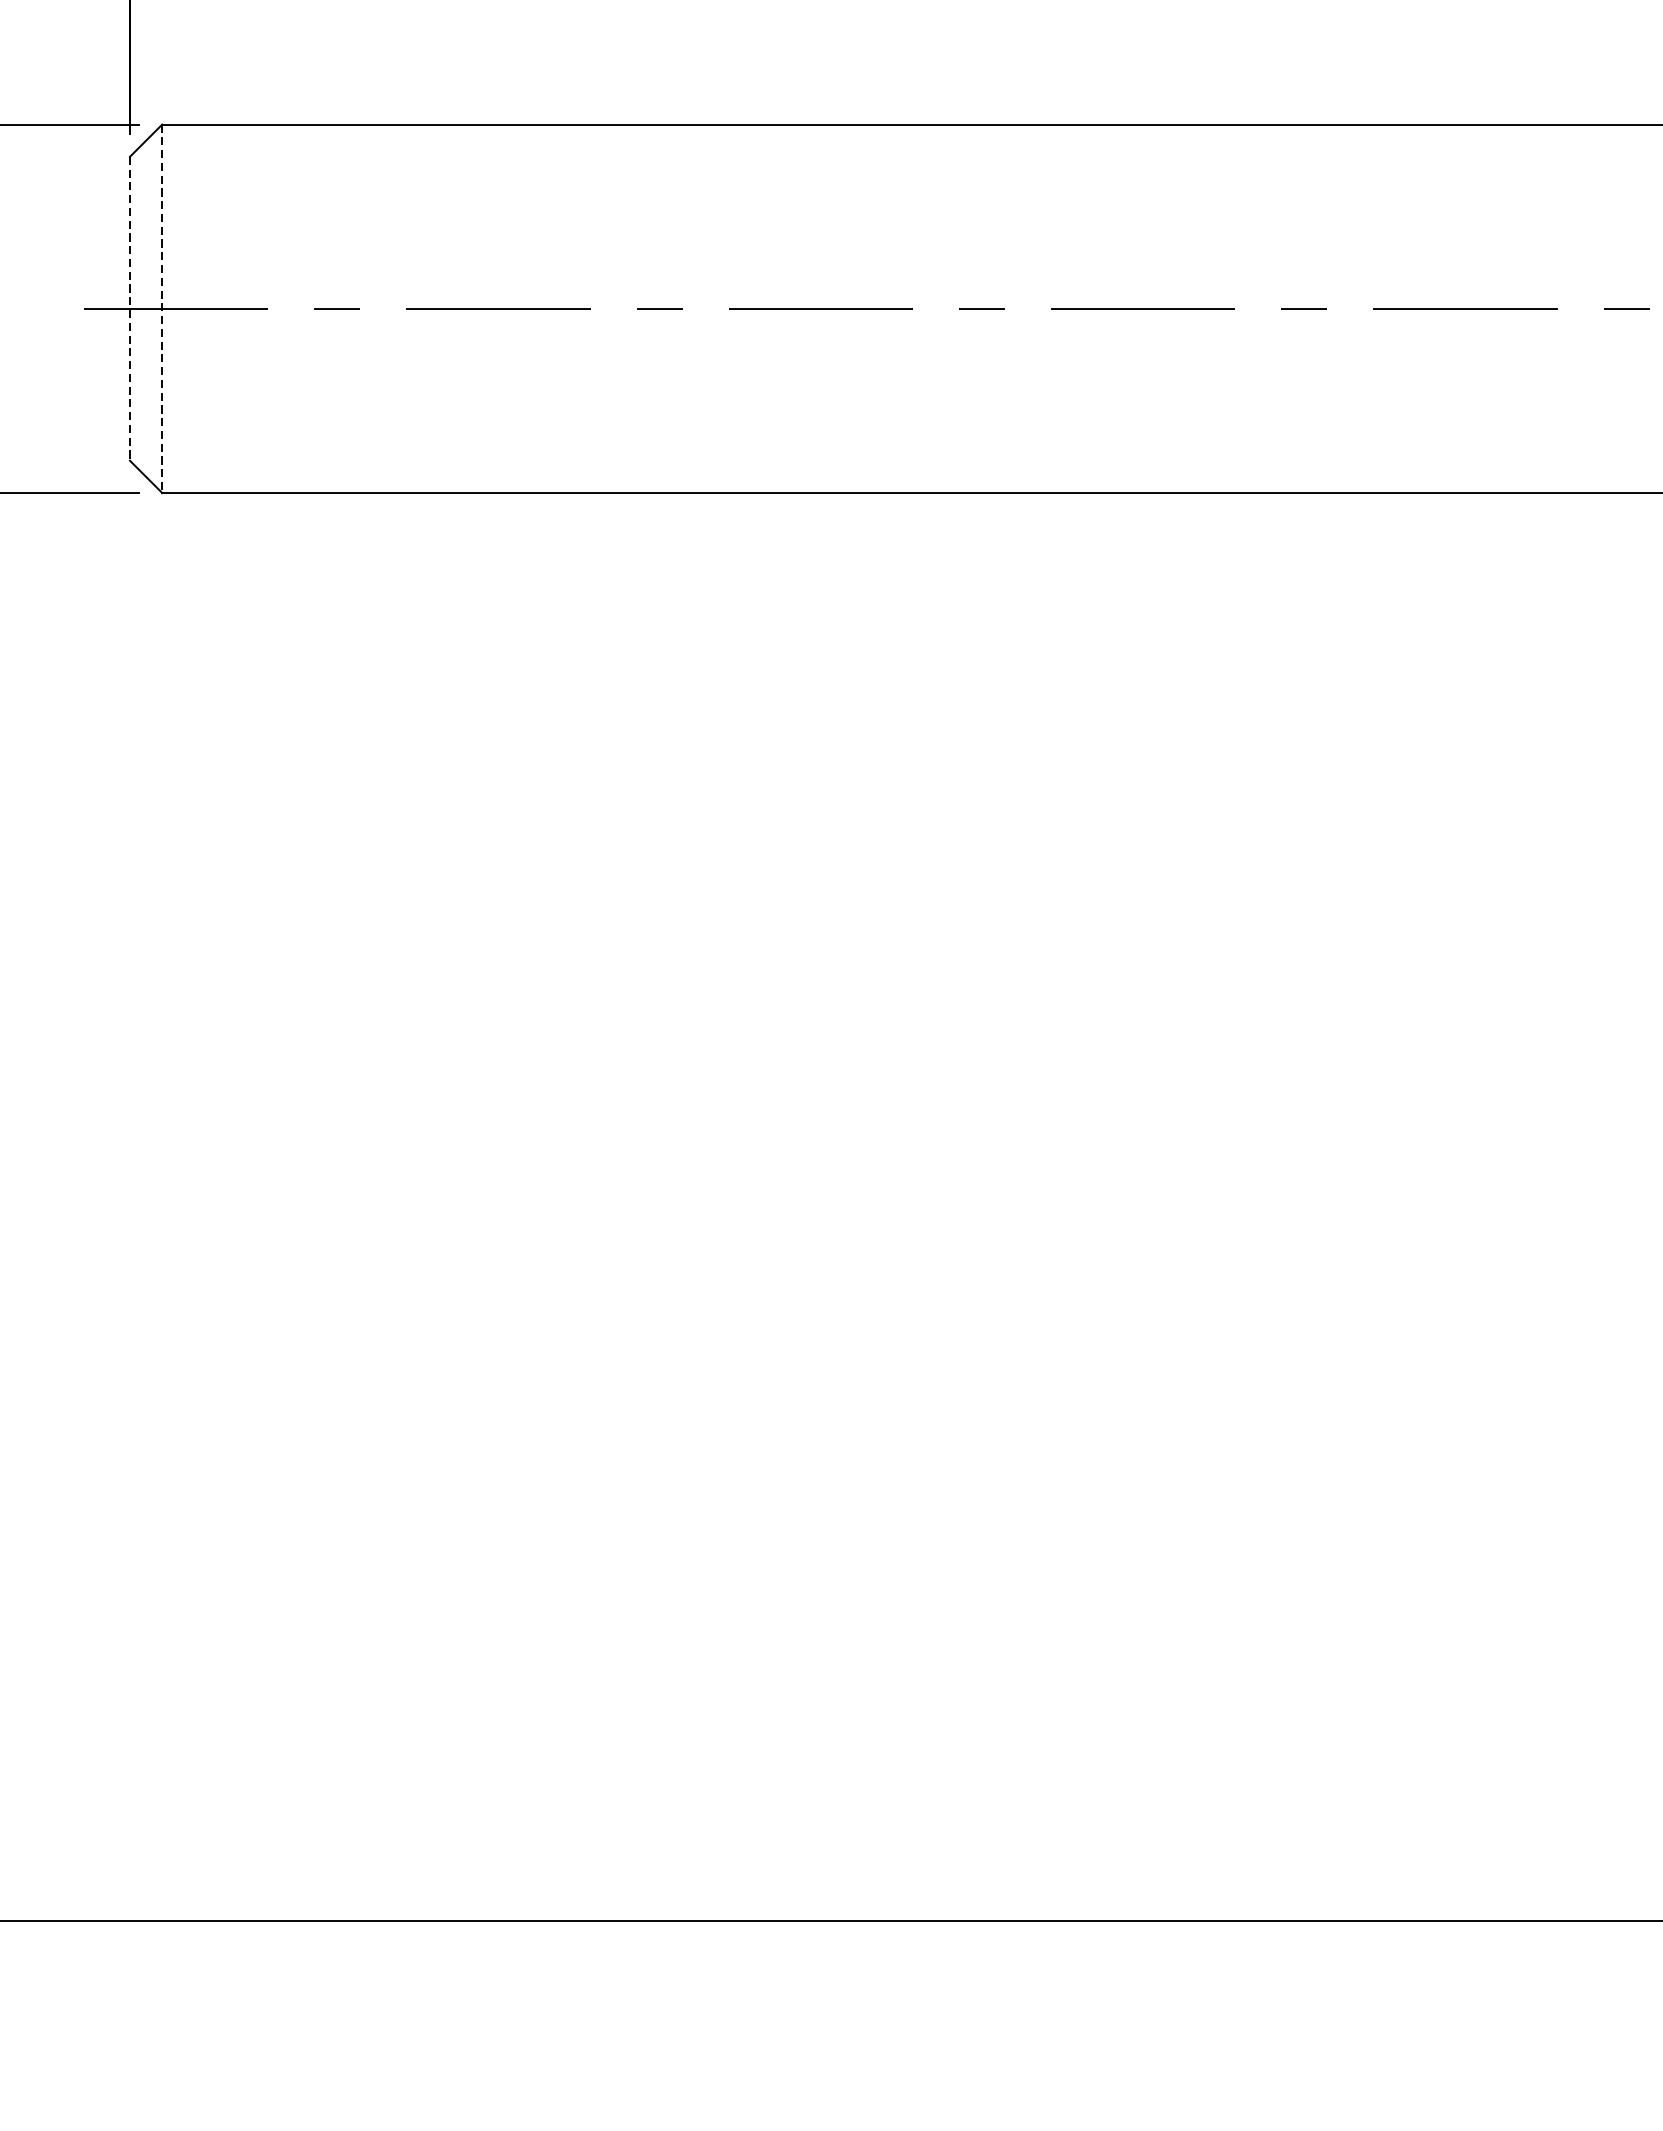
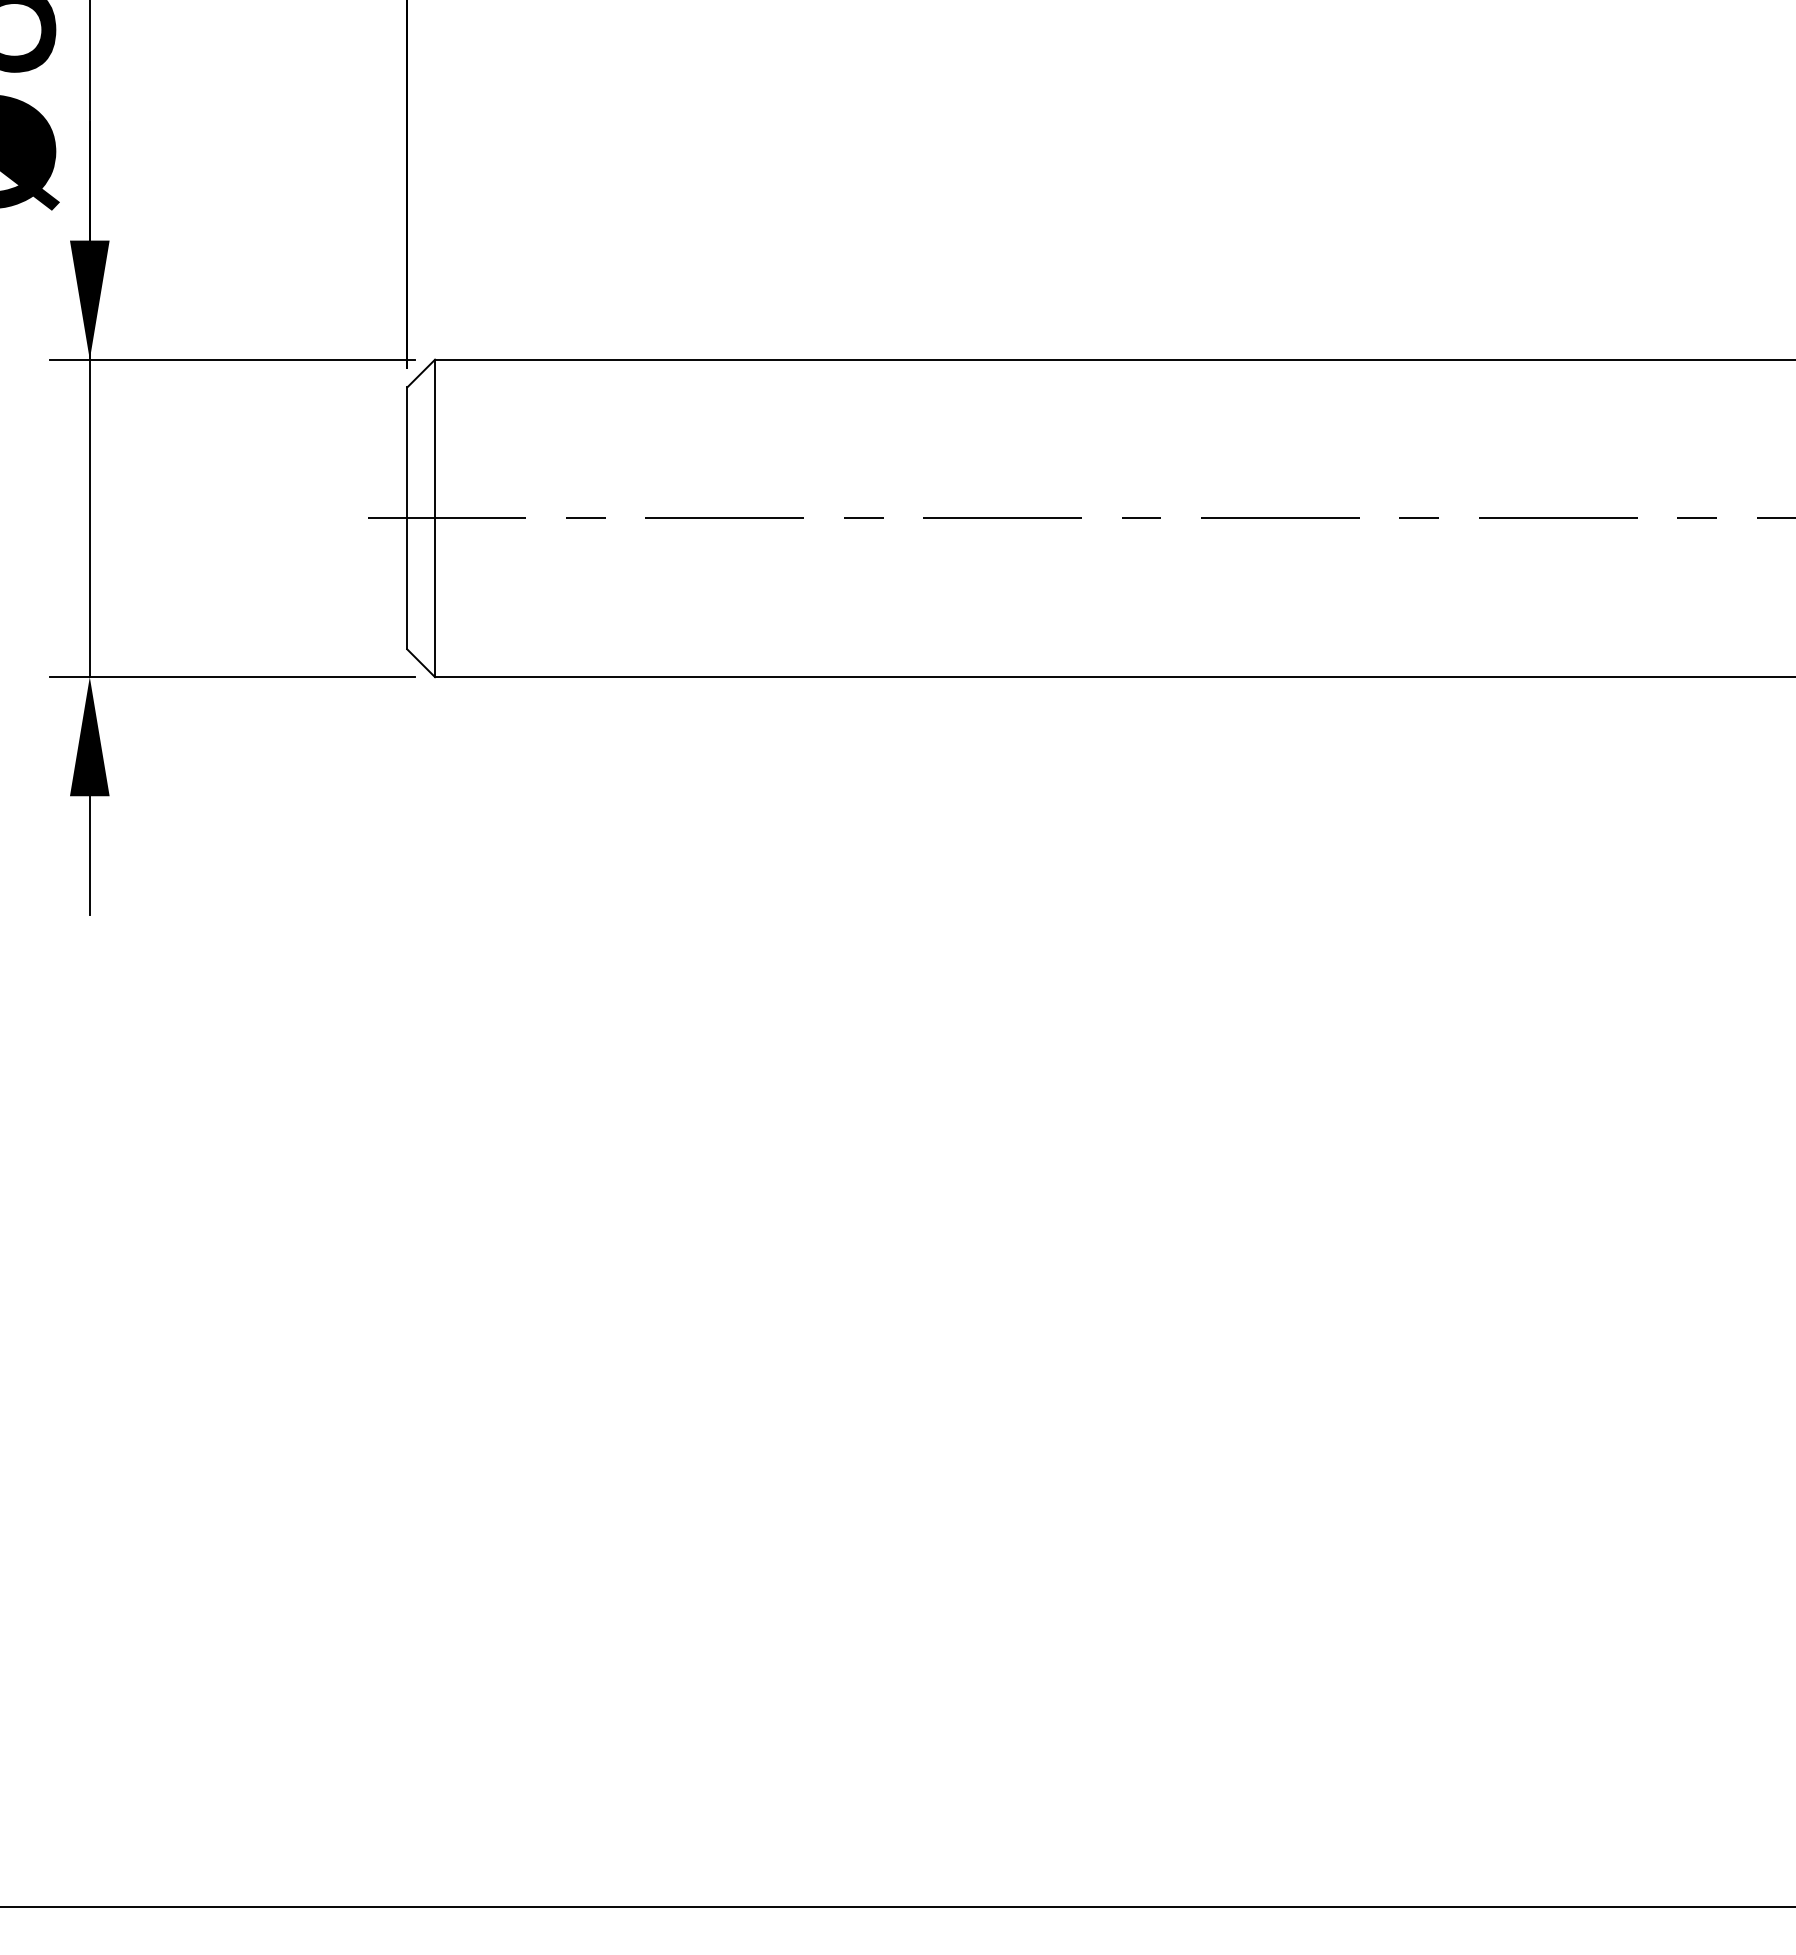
line: (130, 308) -> (407, 518), dashed -> solid
line: (162, 308) -> (435, 518), dashed -> solid

